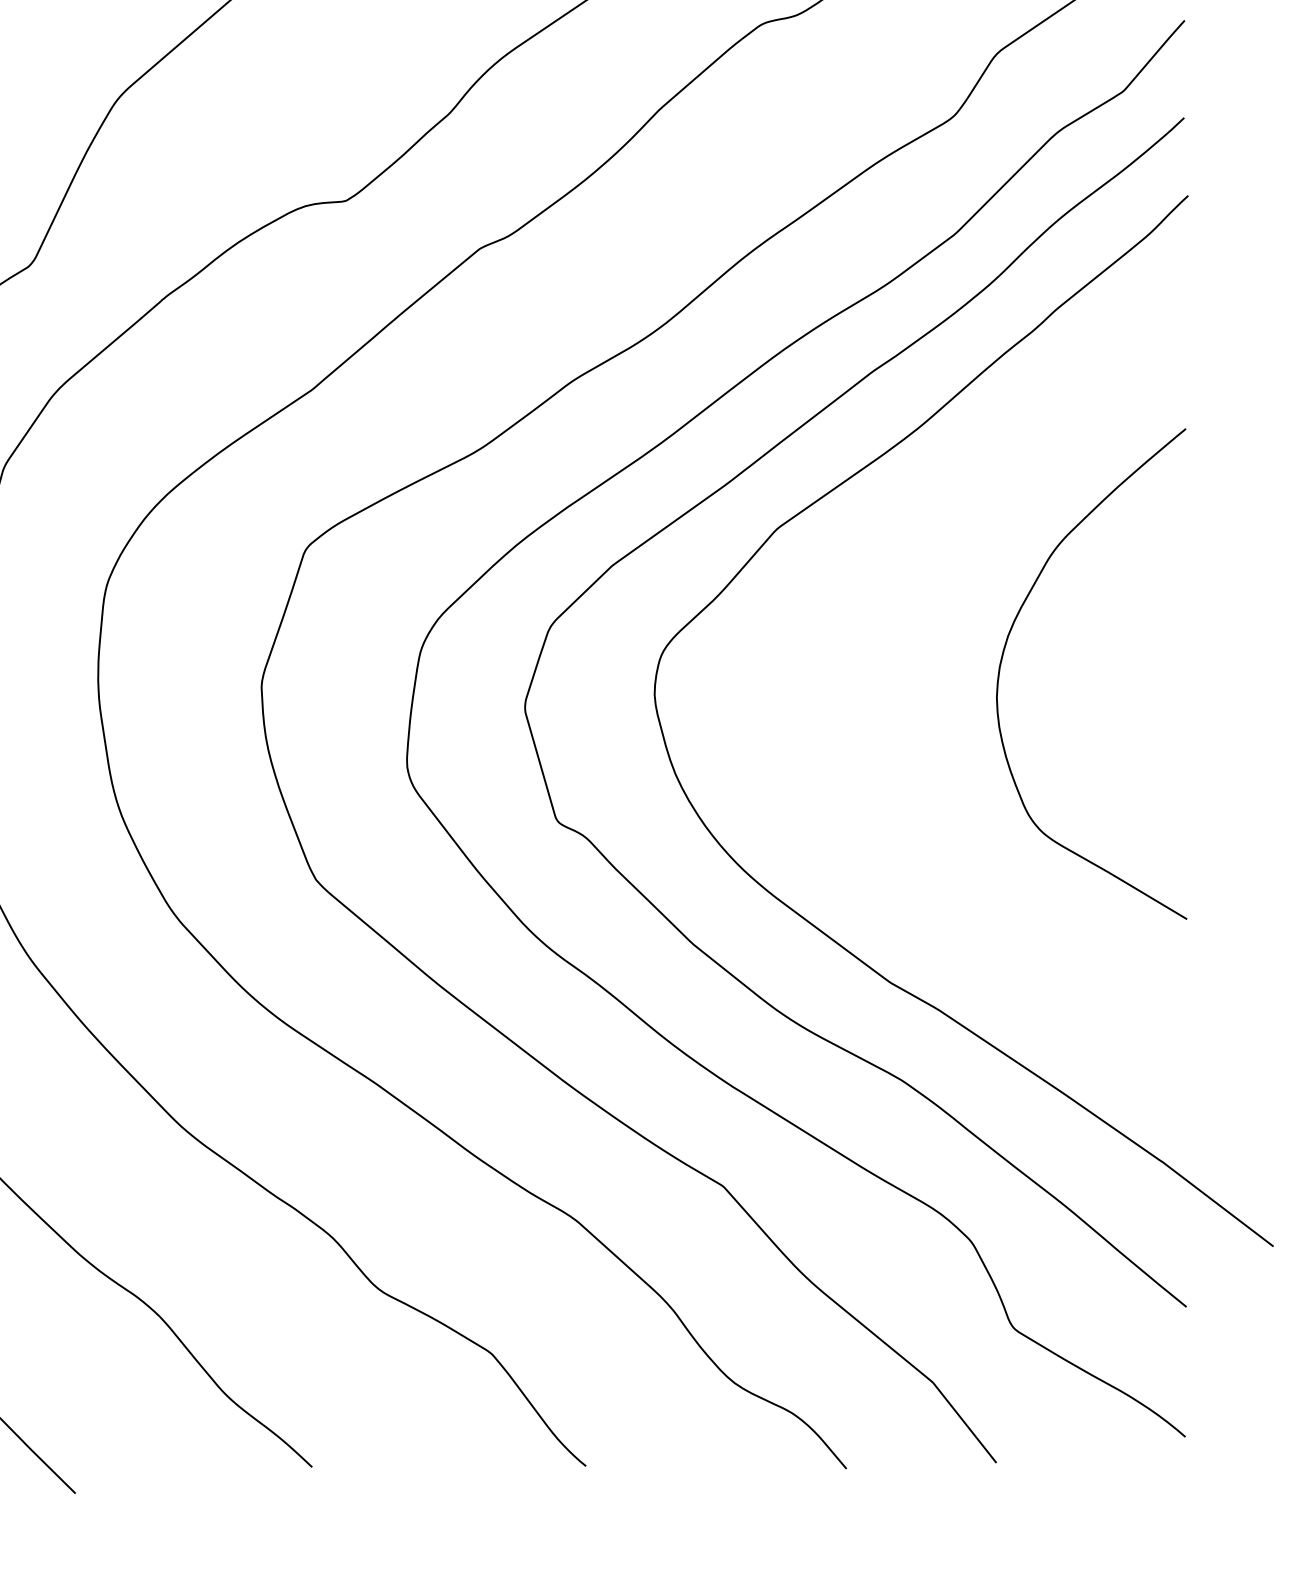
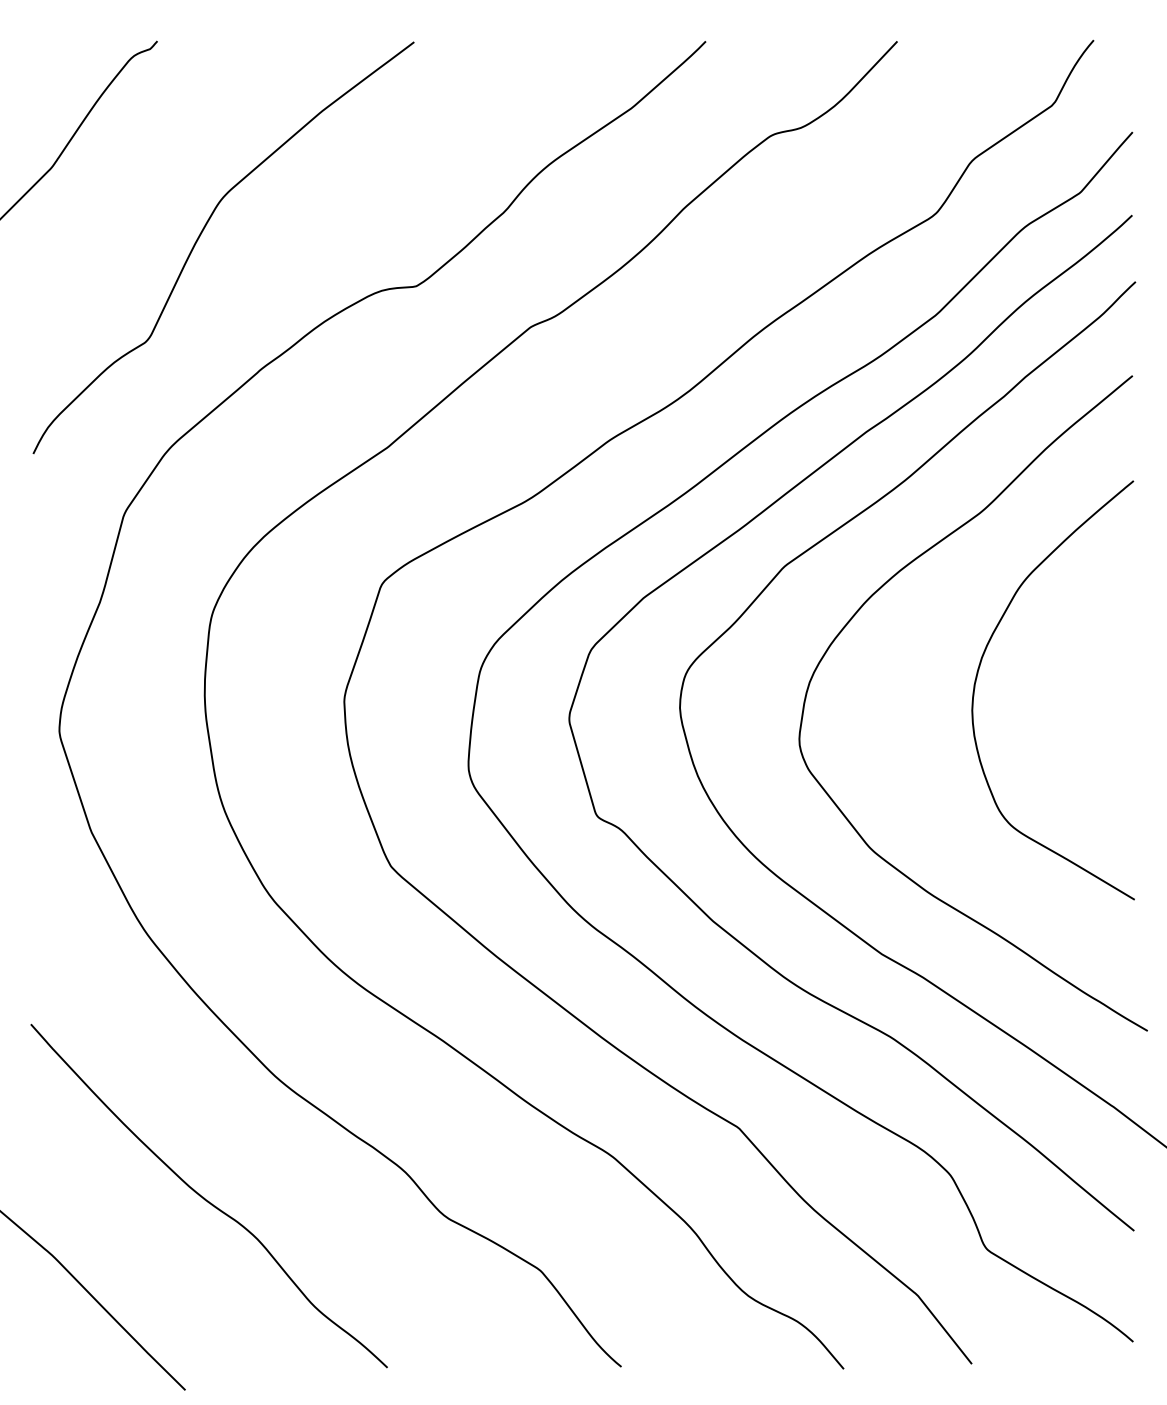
curve: (868, 577) -> (862, 607), added

